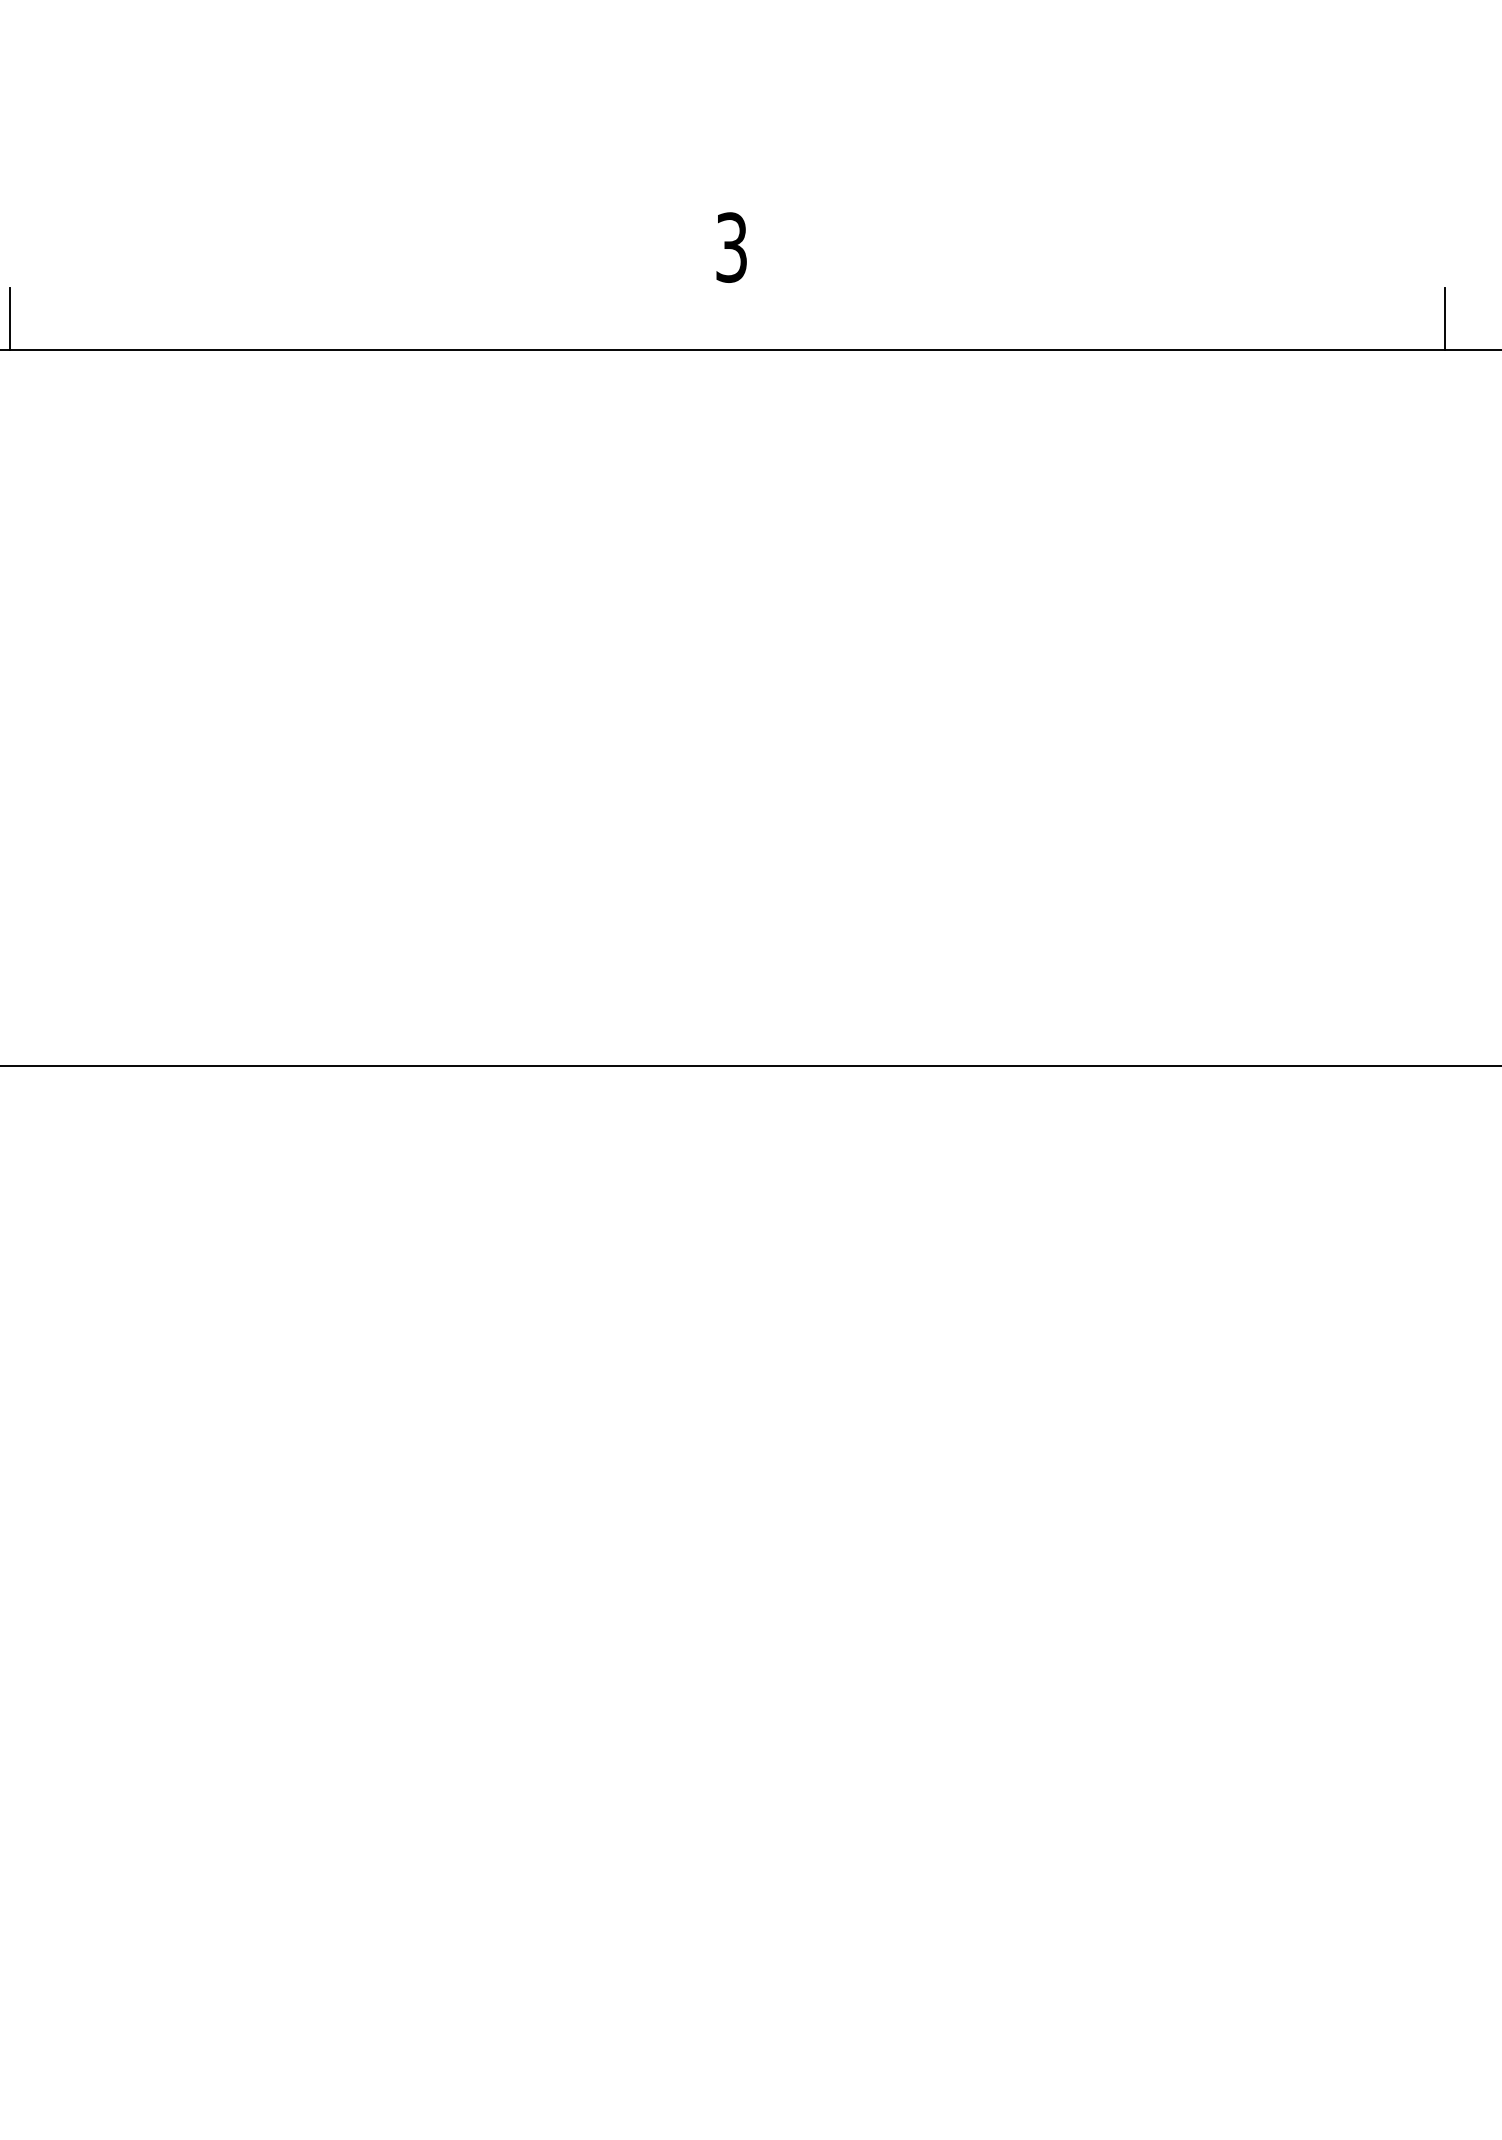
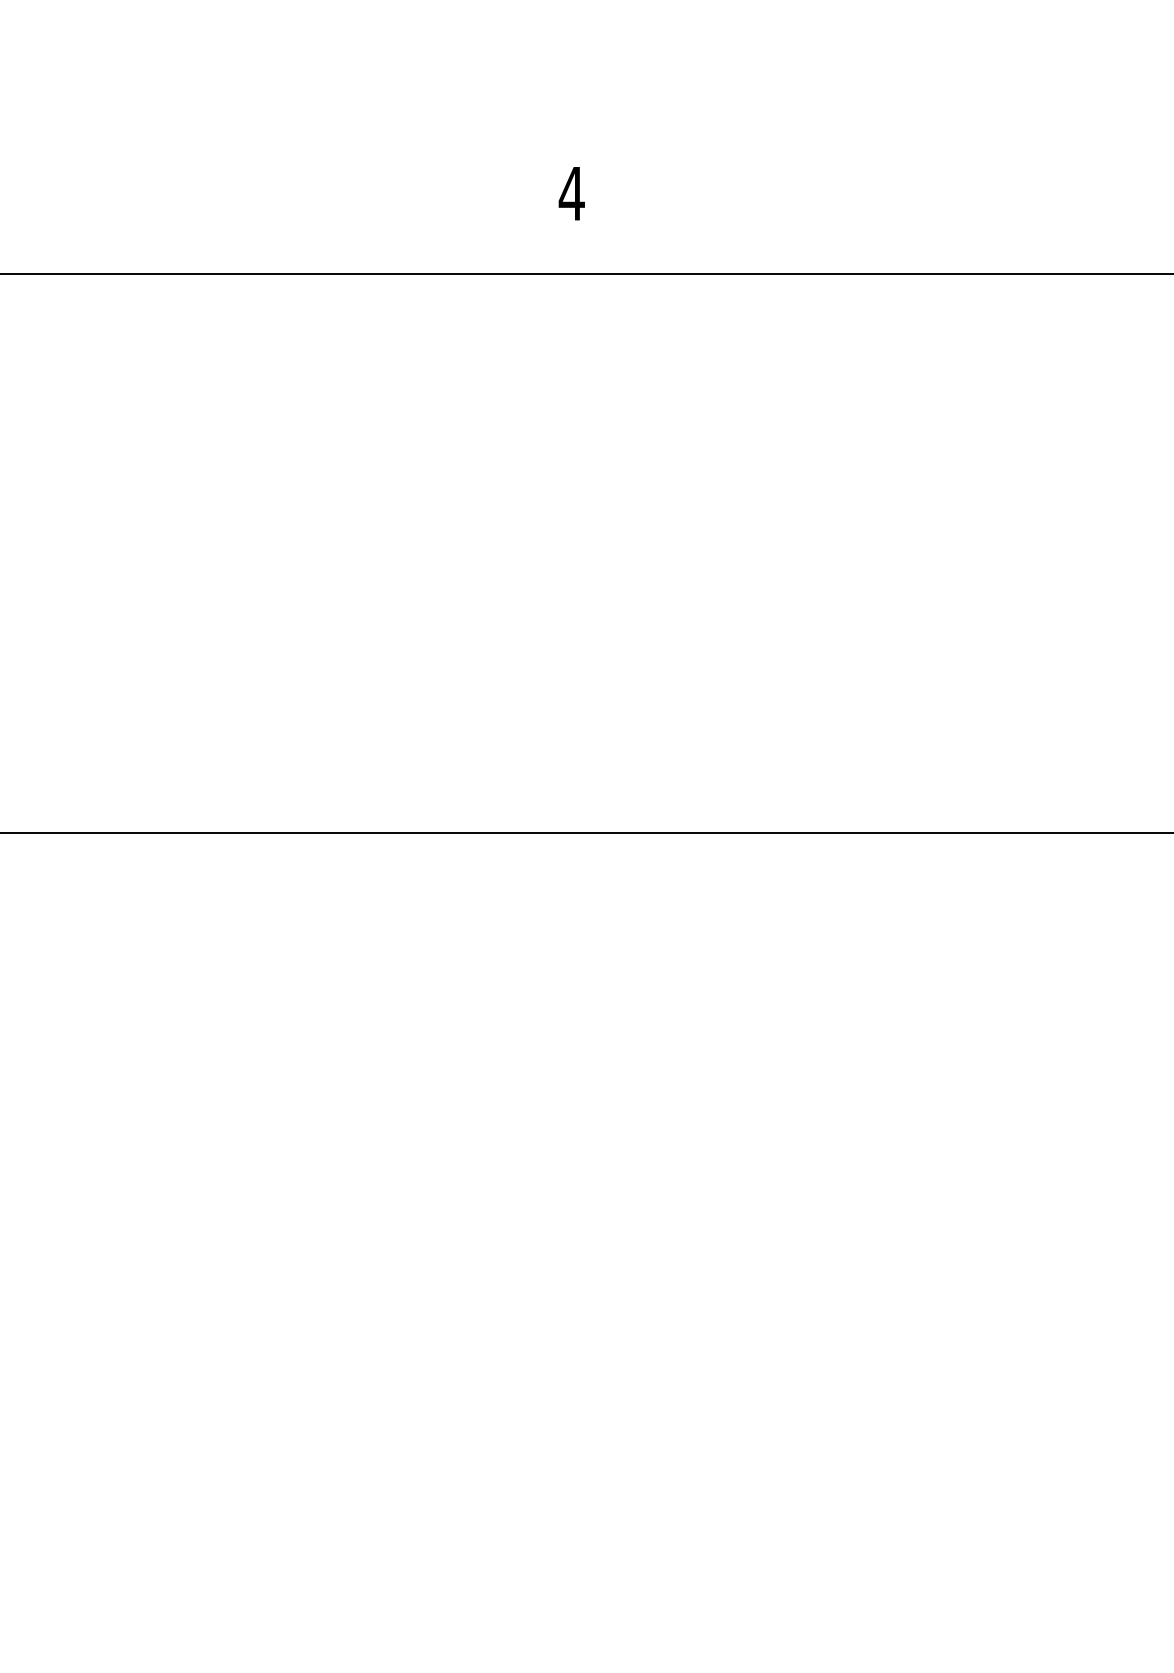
text: (731, 247) -> (571, 193), 3 -> 4
line: (9, 319) -> (7, 249), removed
line: (1445, 319) -> (1129, 249), removed

